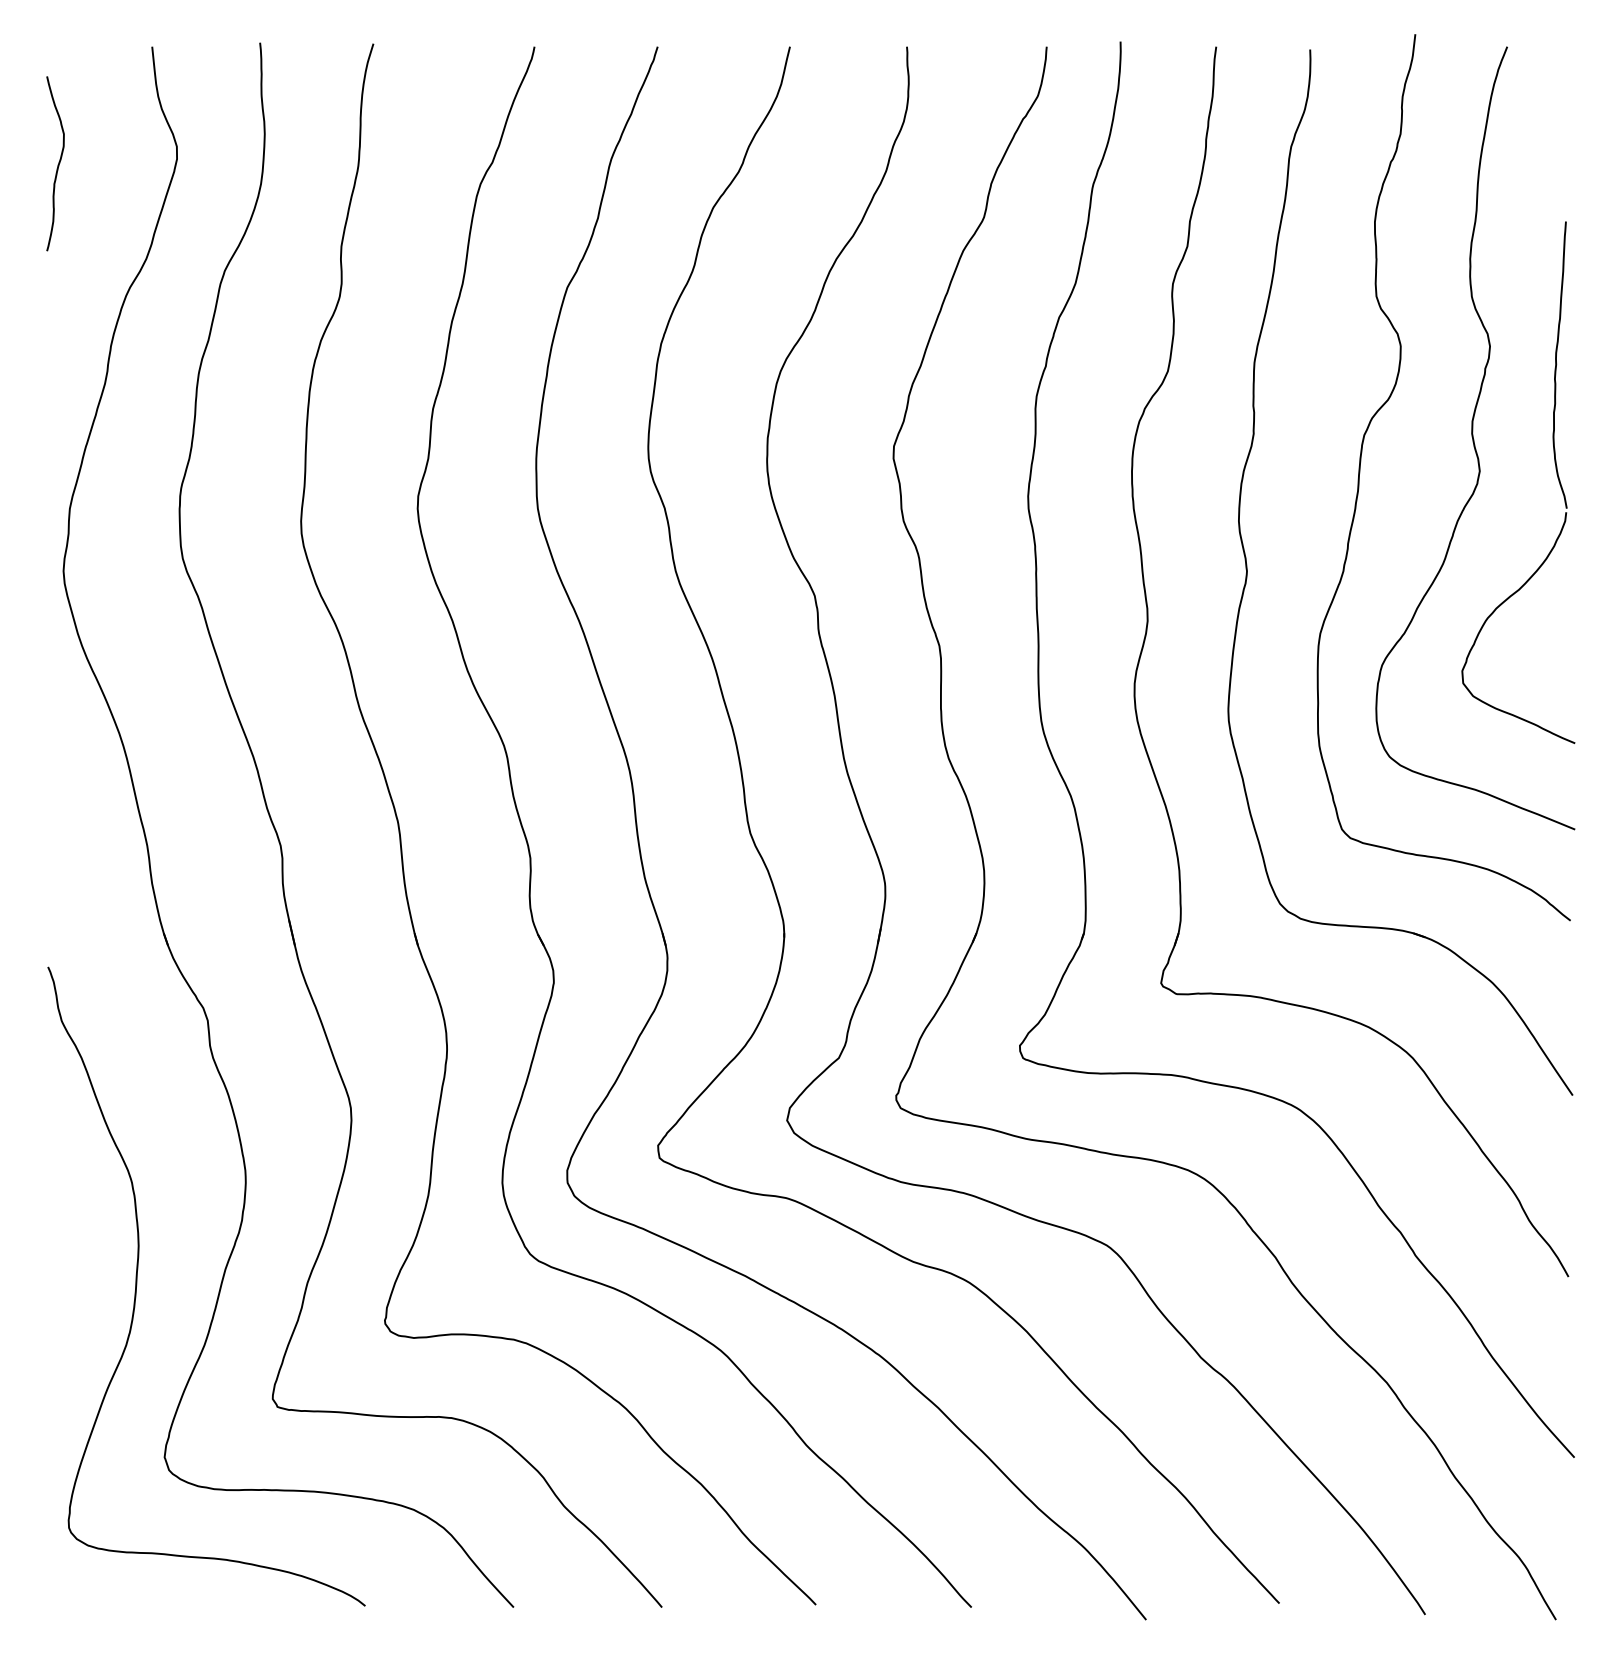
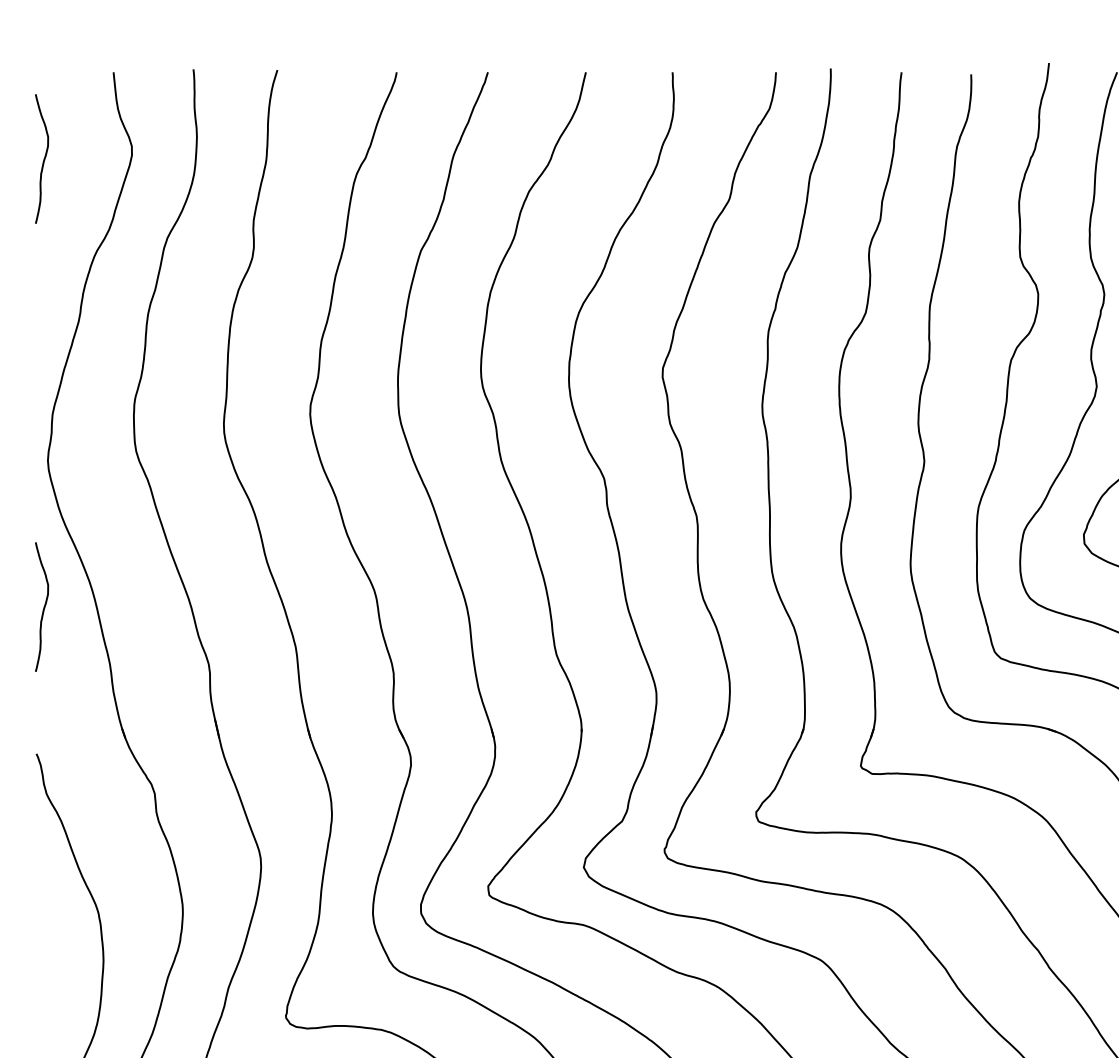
curve: (57, 769) -> (43, 607), added

